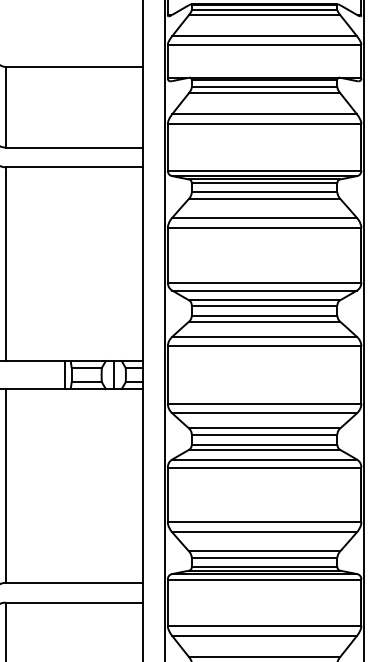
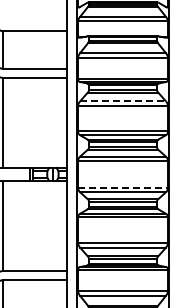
line: (265, 218) -> (123, 101), solid -> dashed
line: (265, 403) -> (123, 187), solid -> dashed

